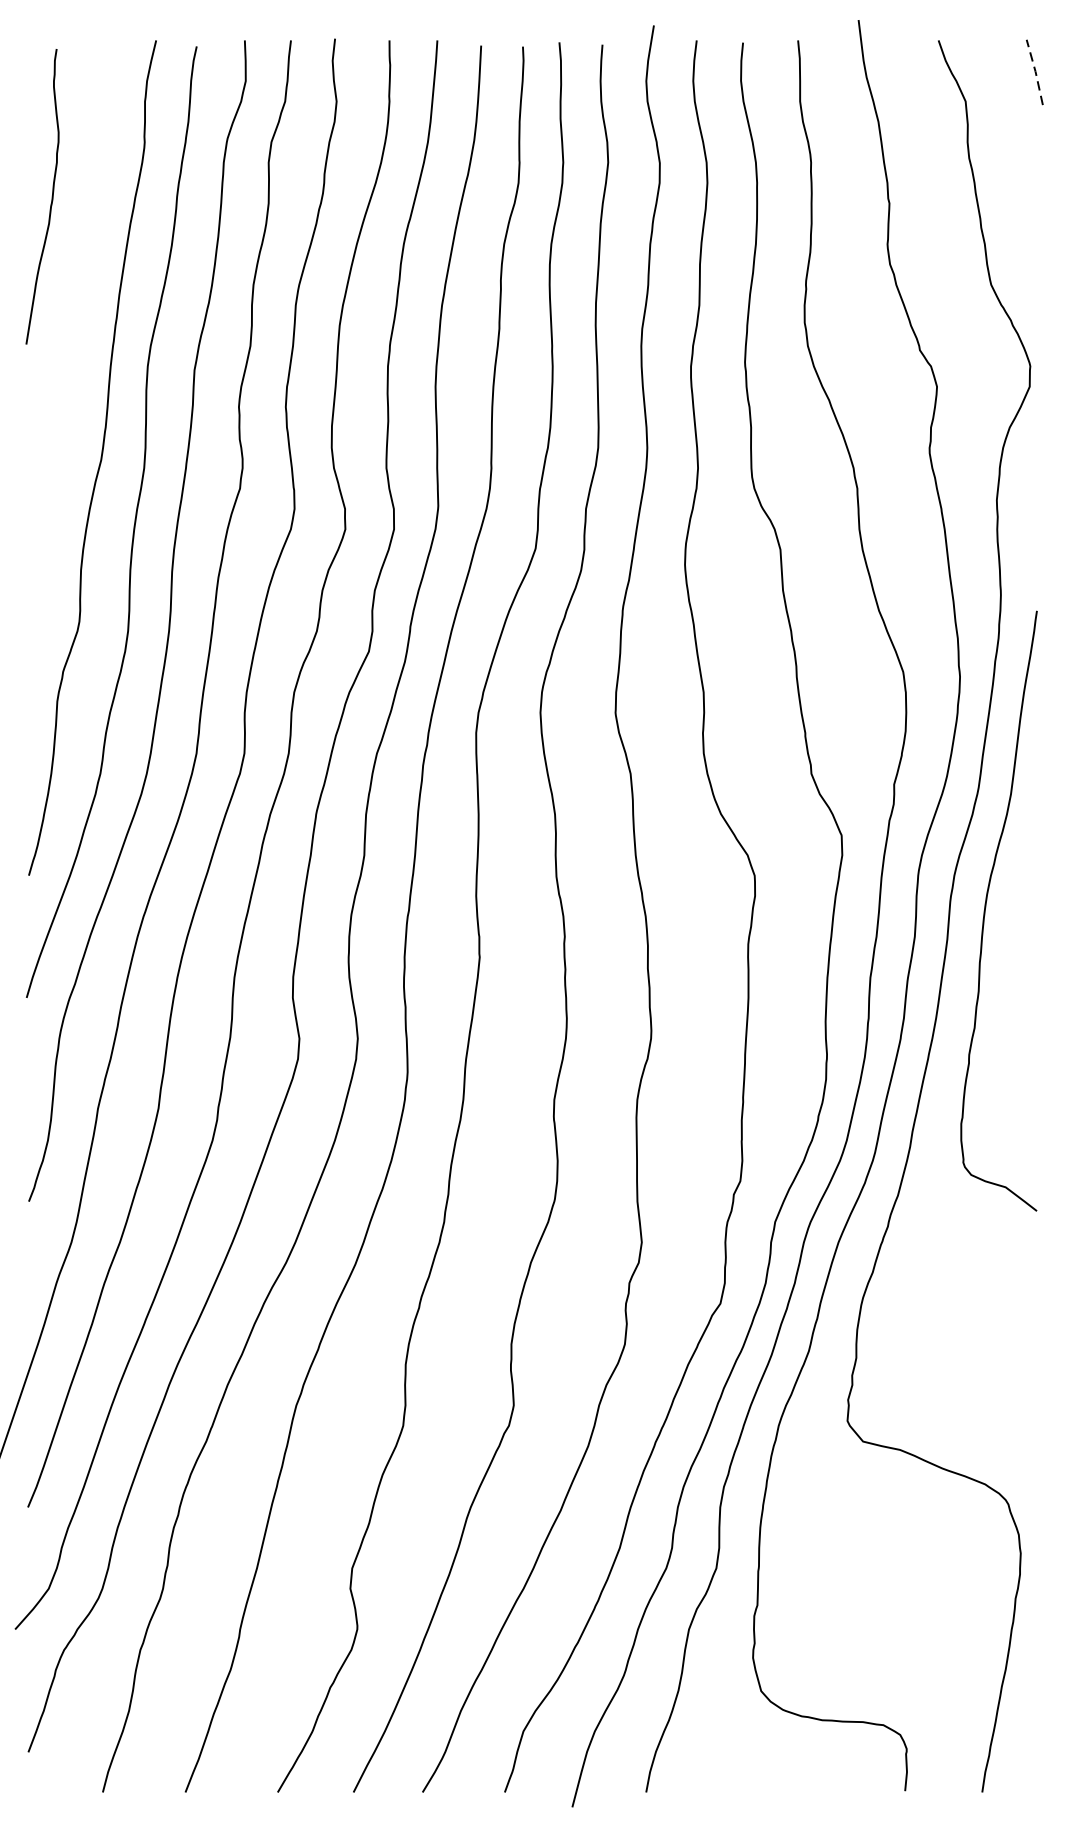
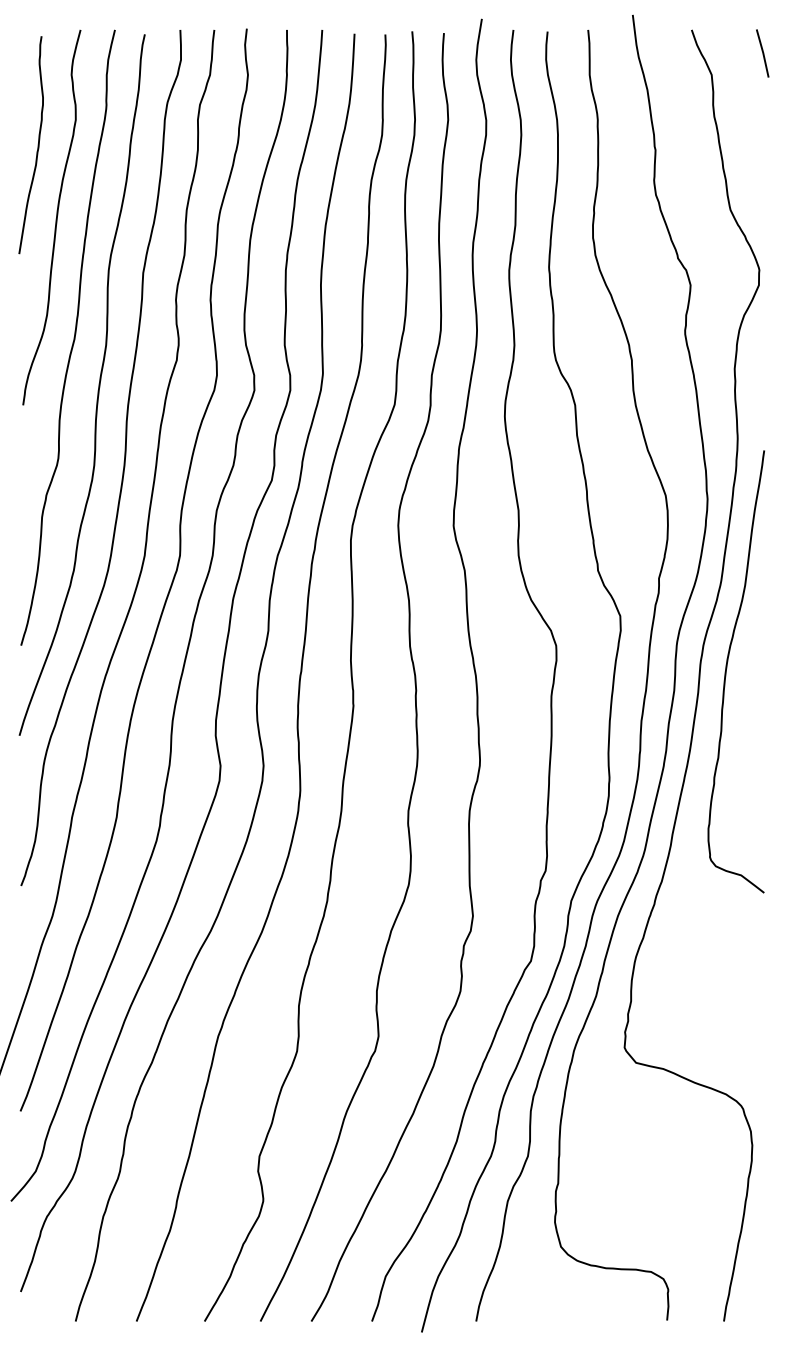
line: (1035, 71) -> (763, 52), dashed -> solid
curve: (75, 296) -> (55, 218), added

